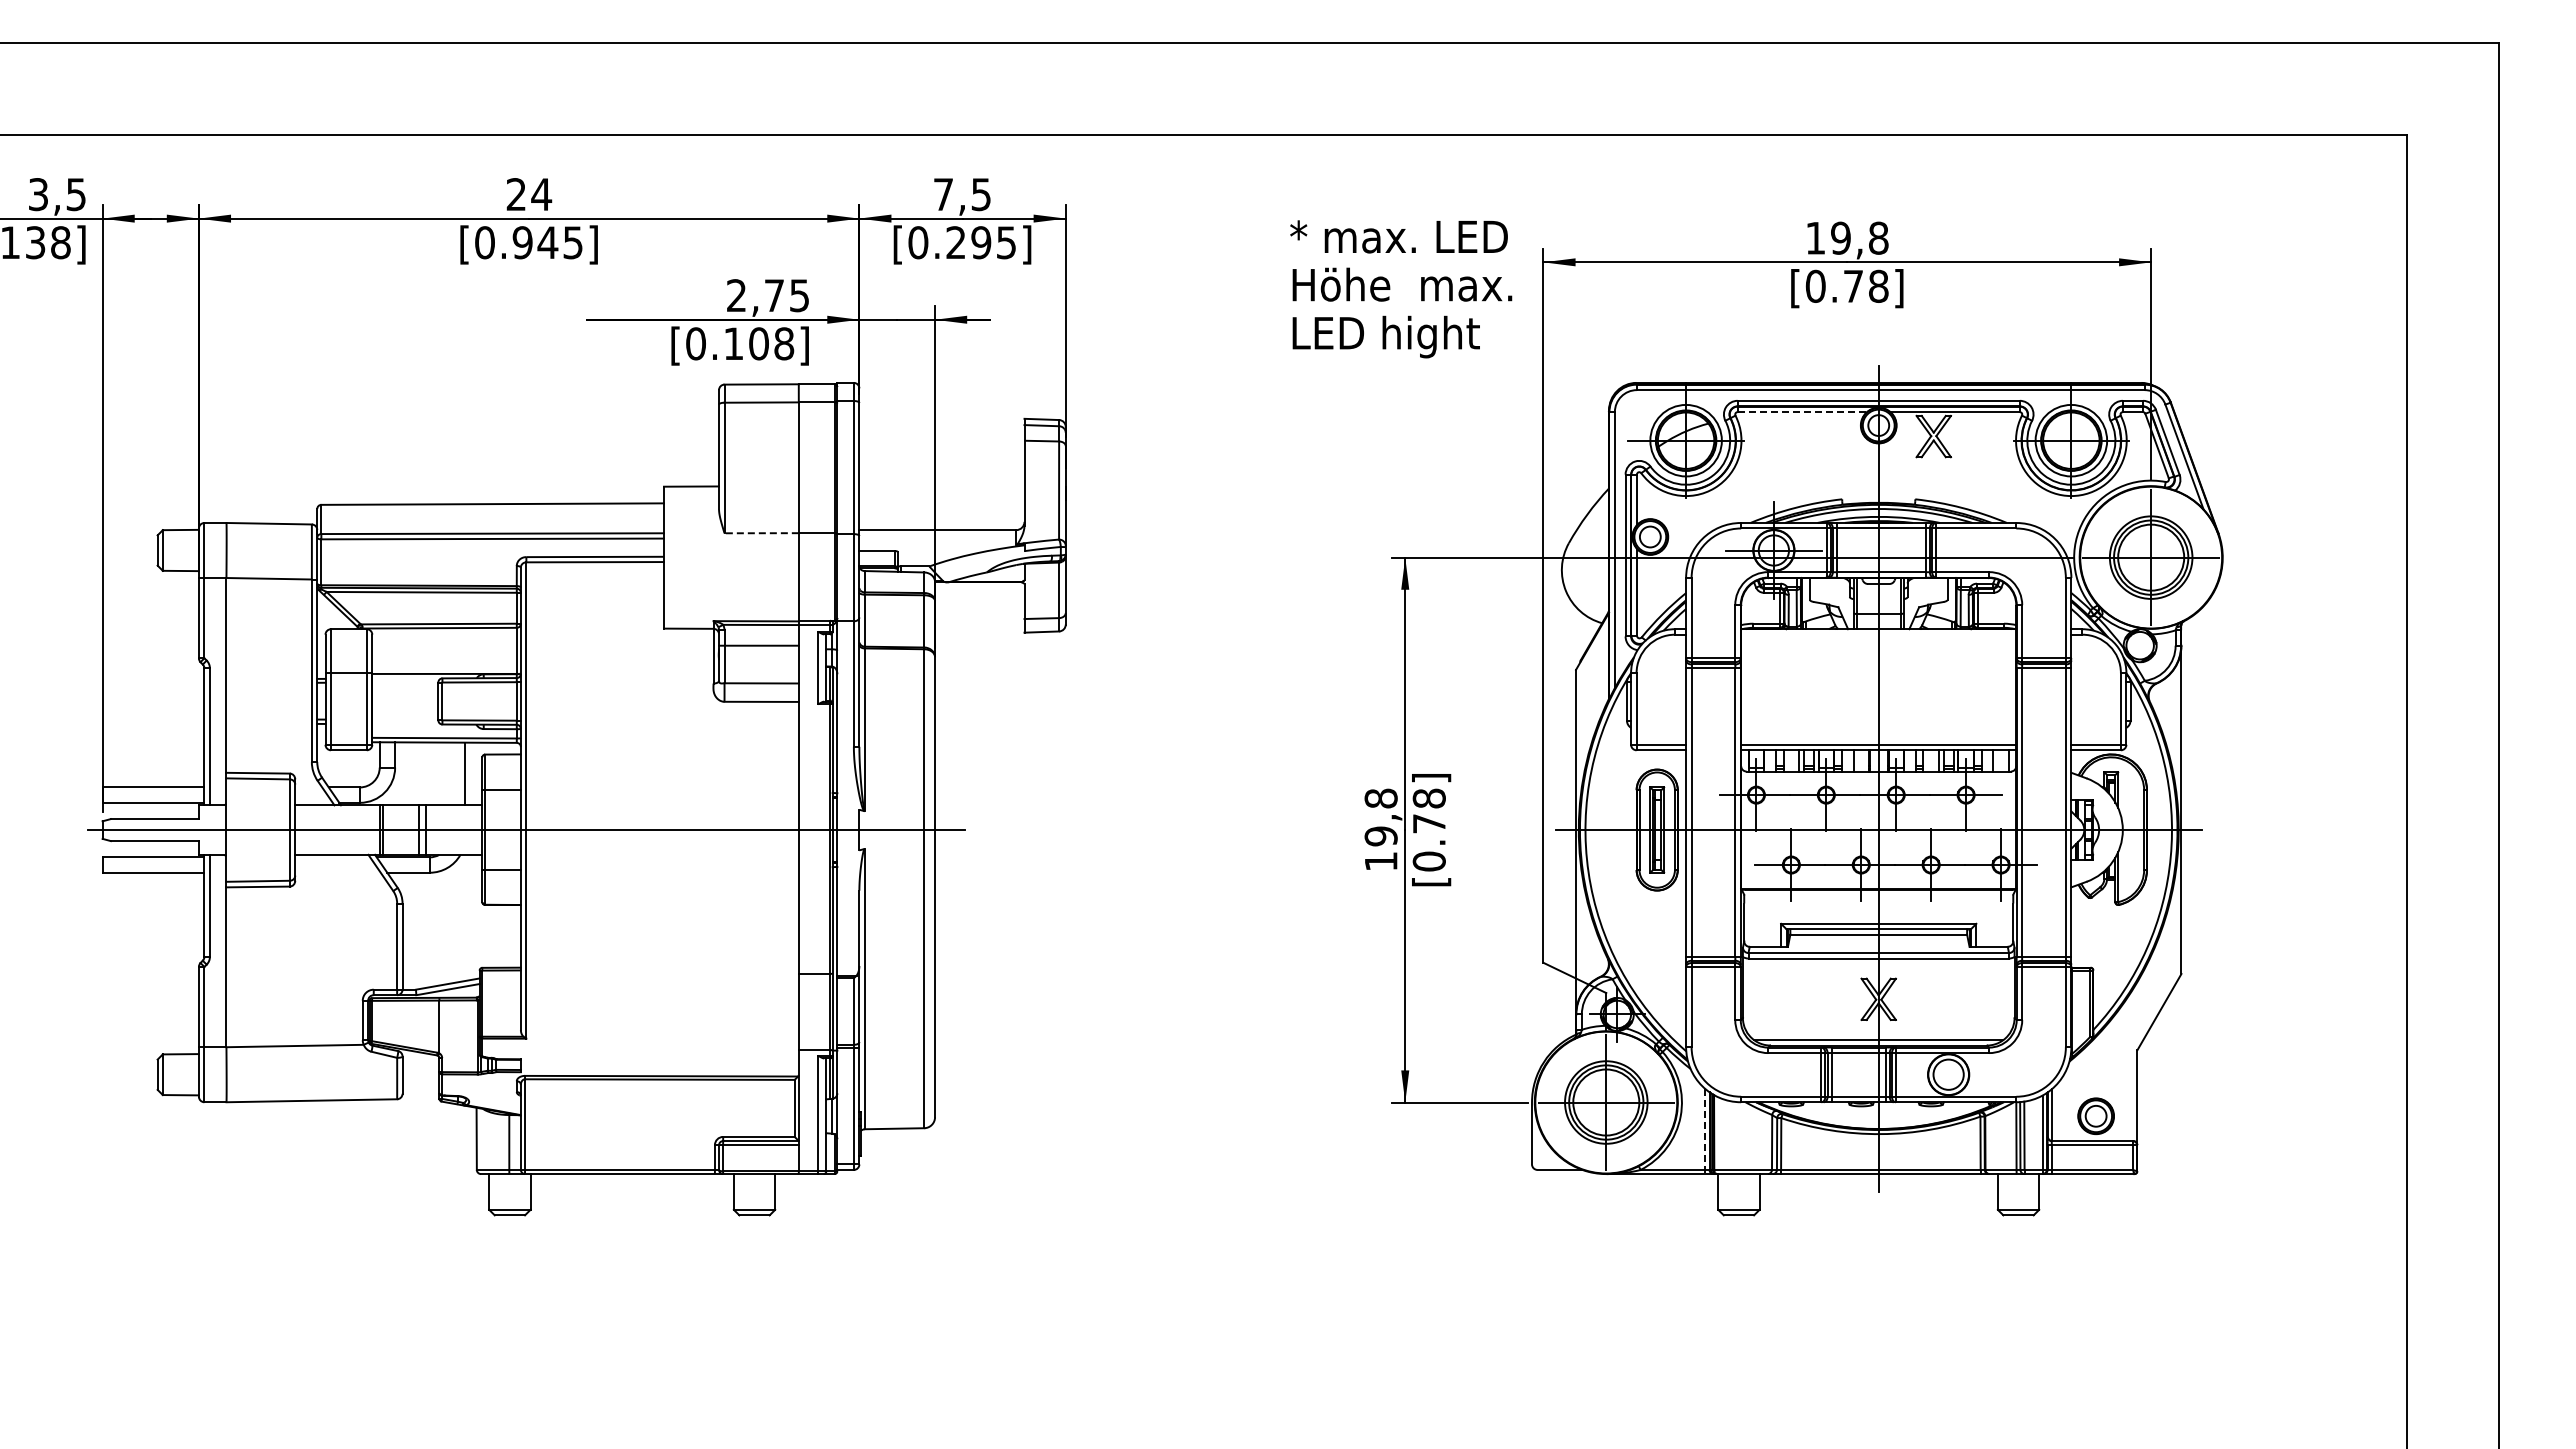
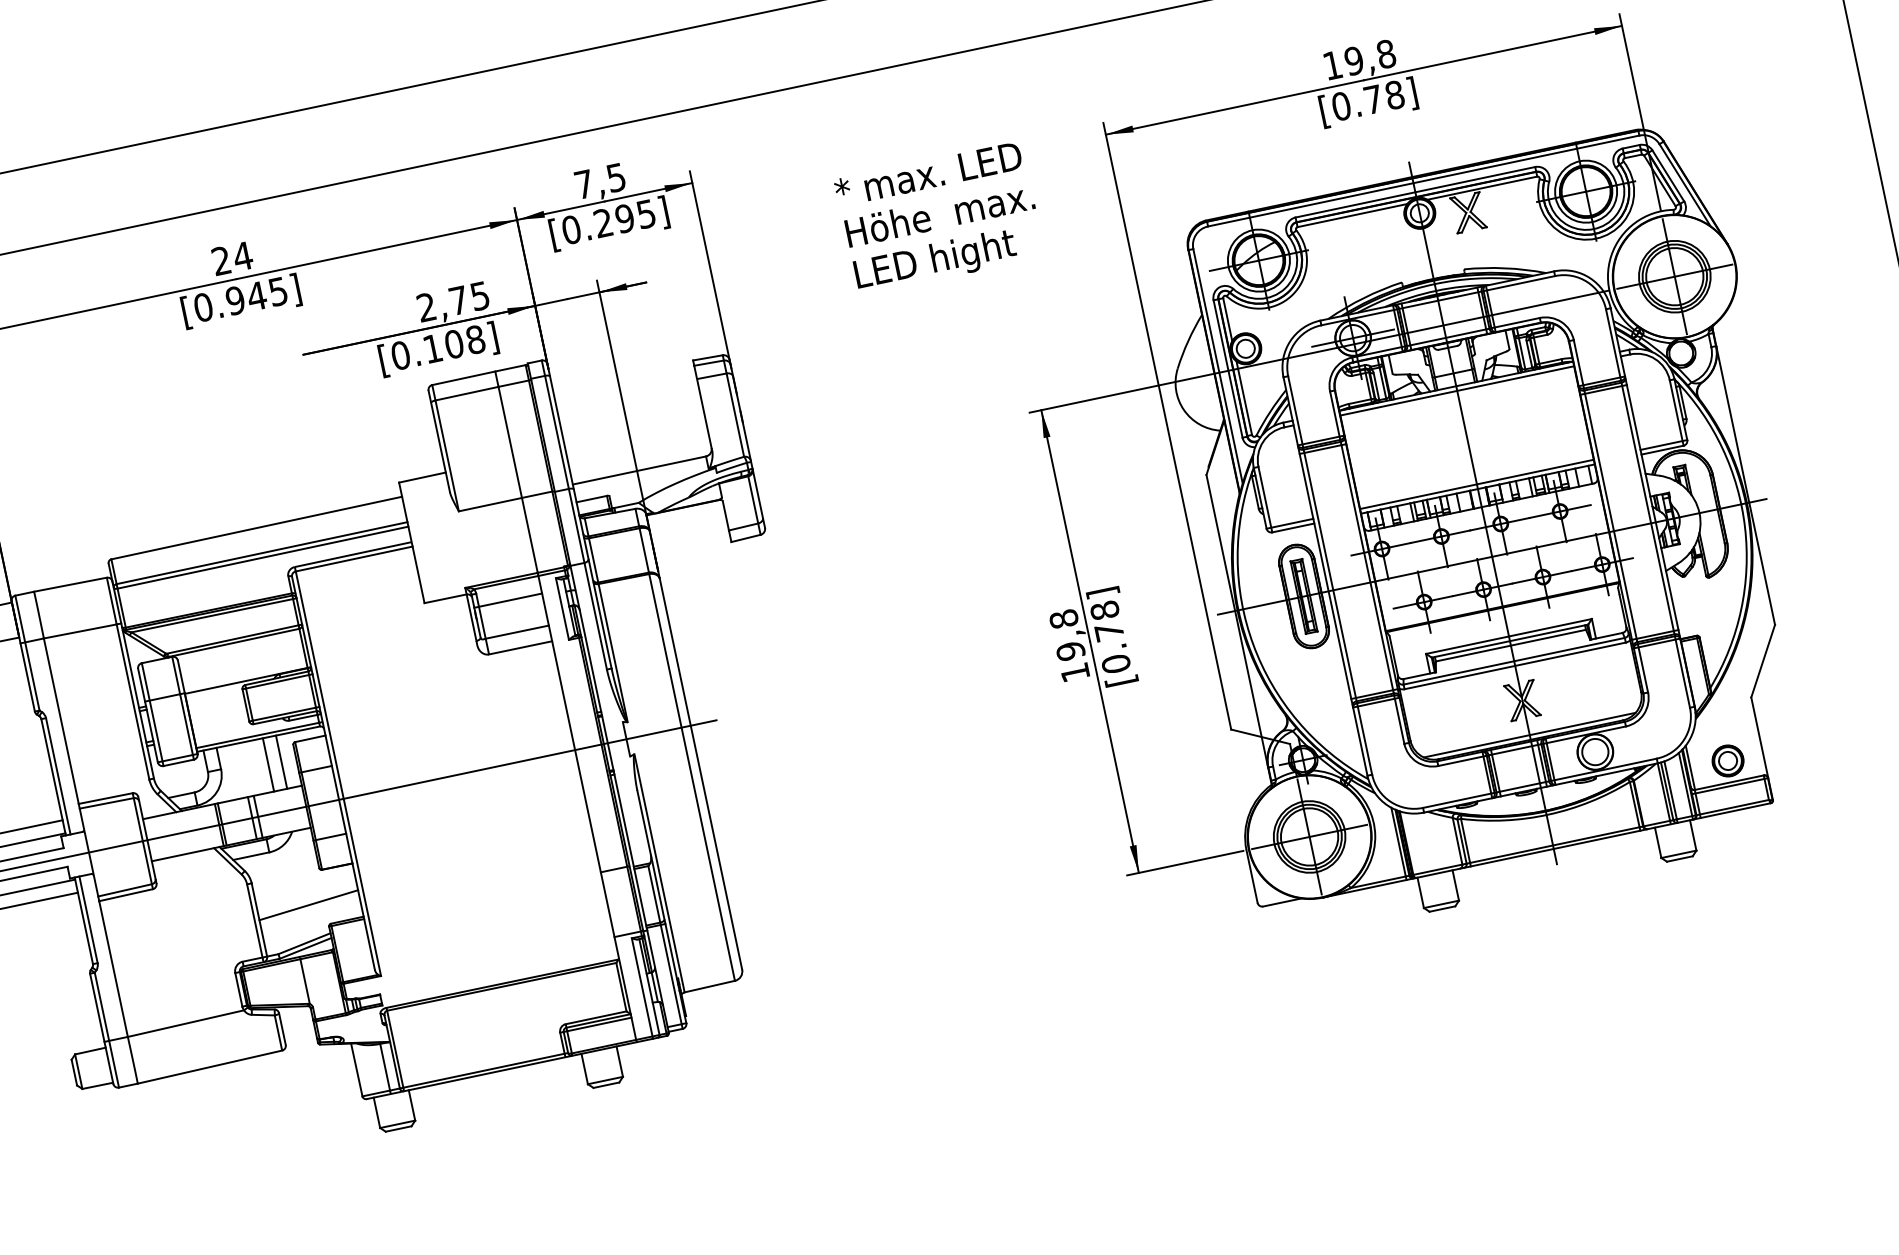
text: (1401, 289) -> (939, 218), moved
line: (1802, 412) -> (1352, 215), dashed -> solid
line: (761, 533) -> (490, 504), dashed -> solid
line: (1878, 634) -> (1457, 390), added
line: (449, 773) -> (268, 764), added
line: (461, 941) -> (308, 905), added
line: (1705, 1131) -> (1399, 843), dashed -> solid

